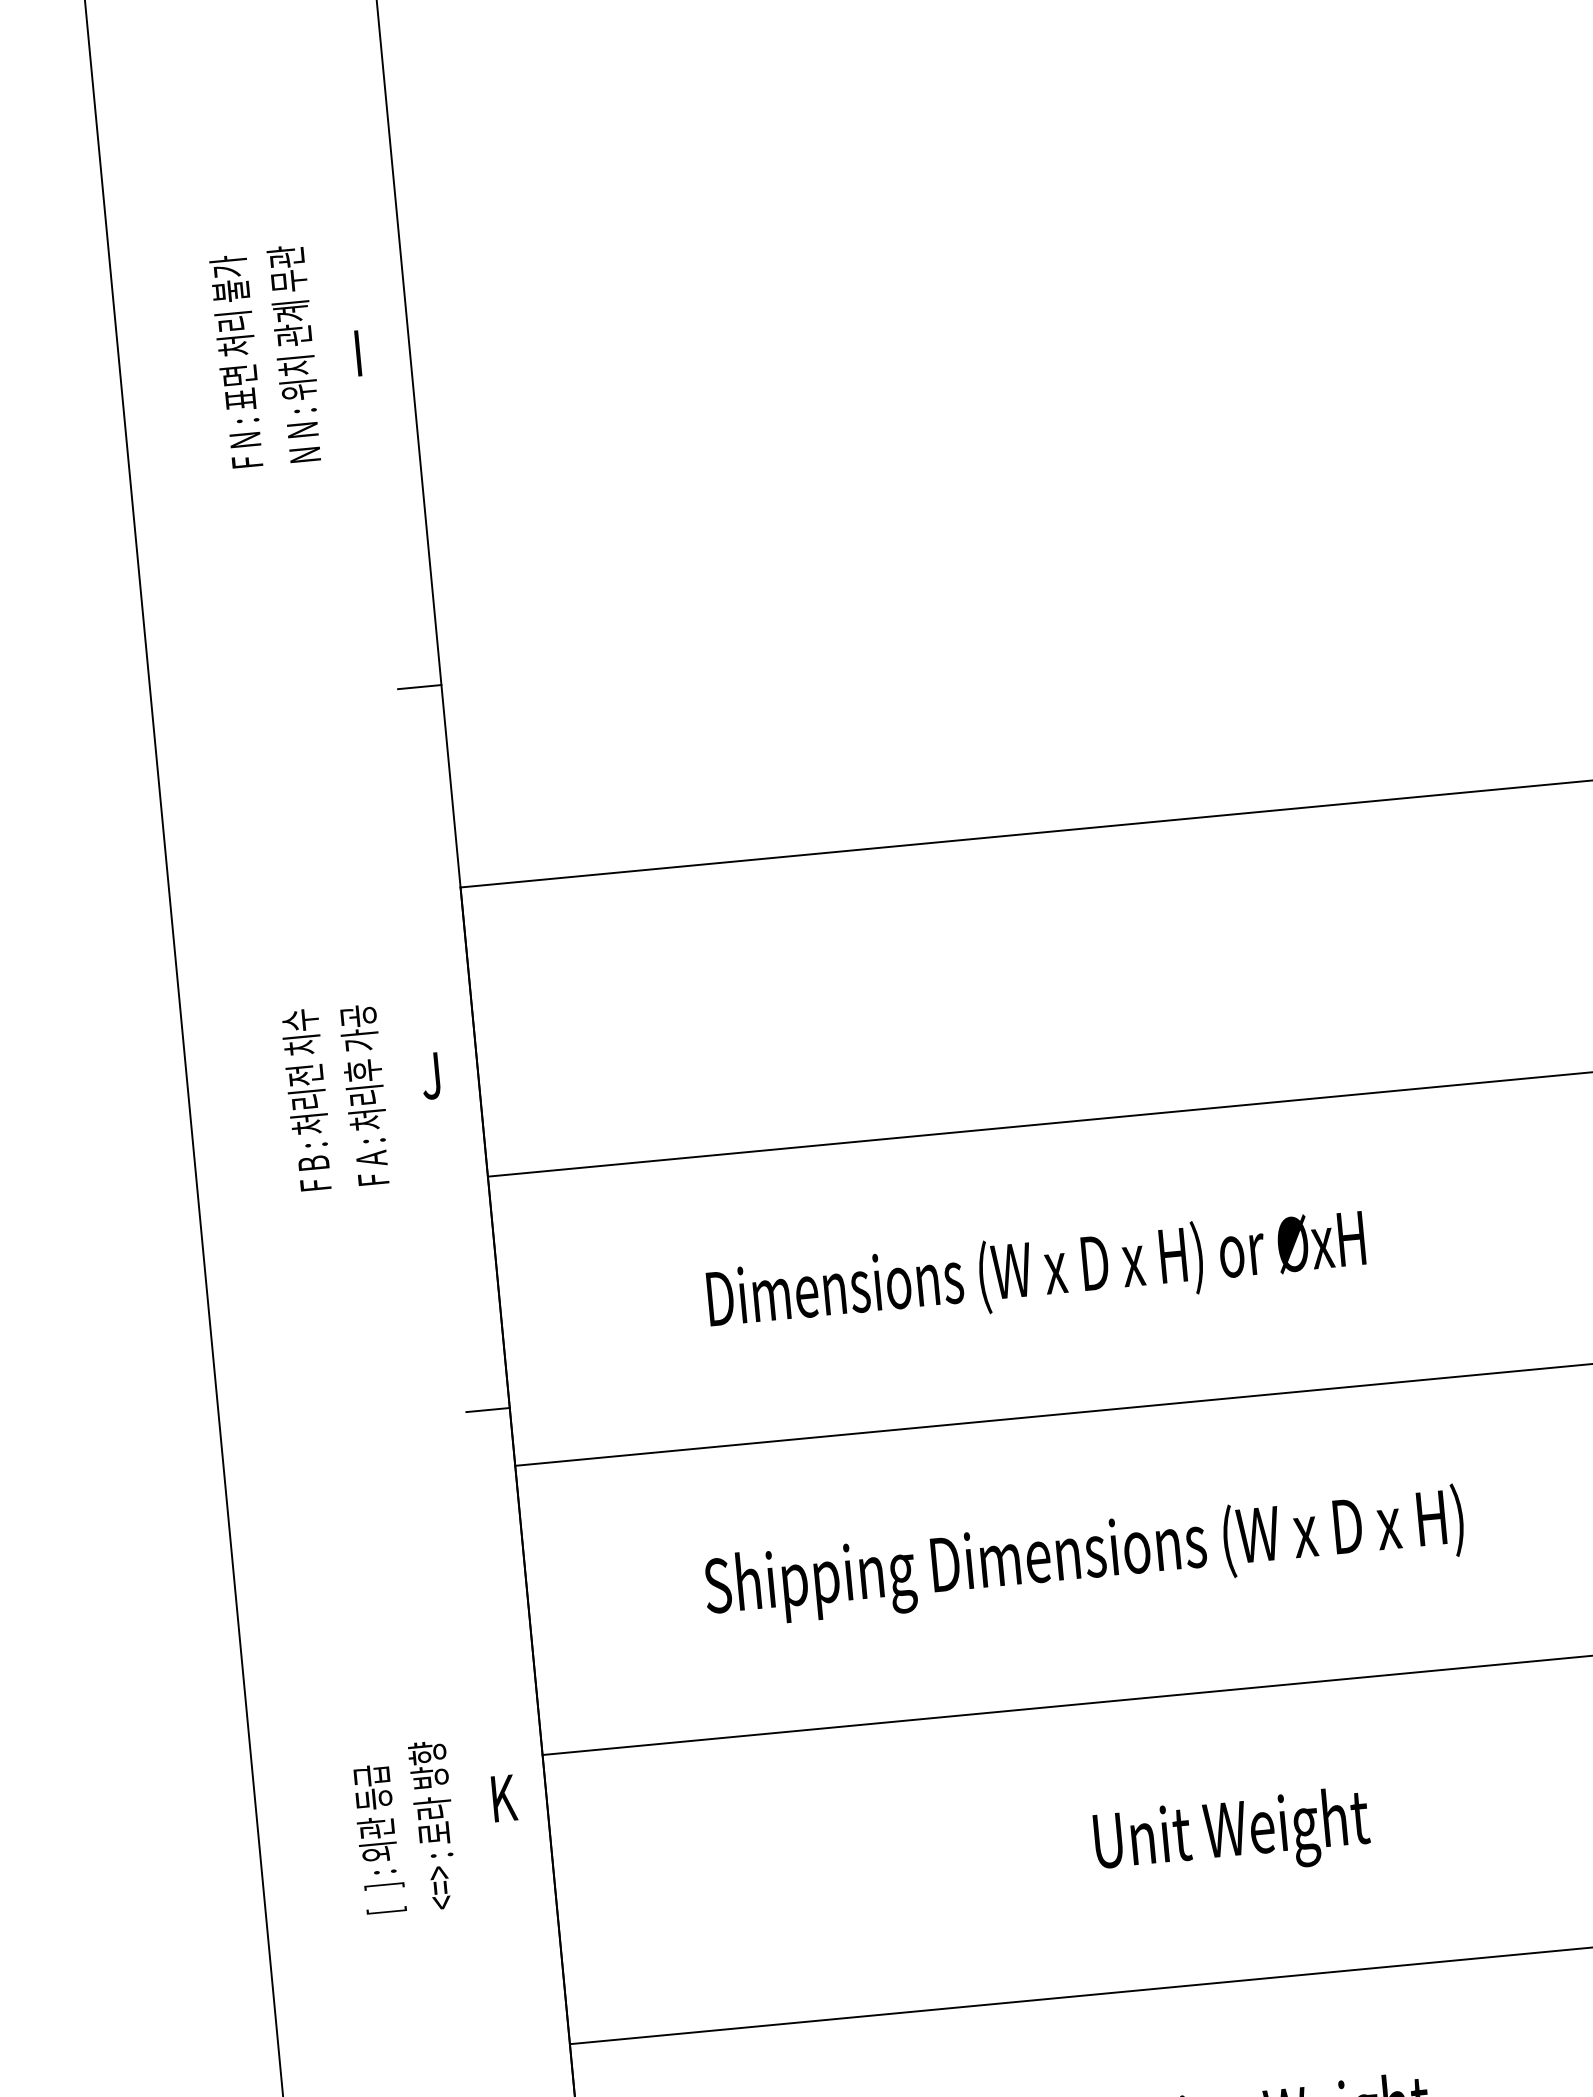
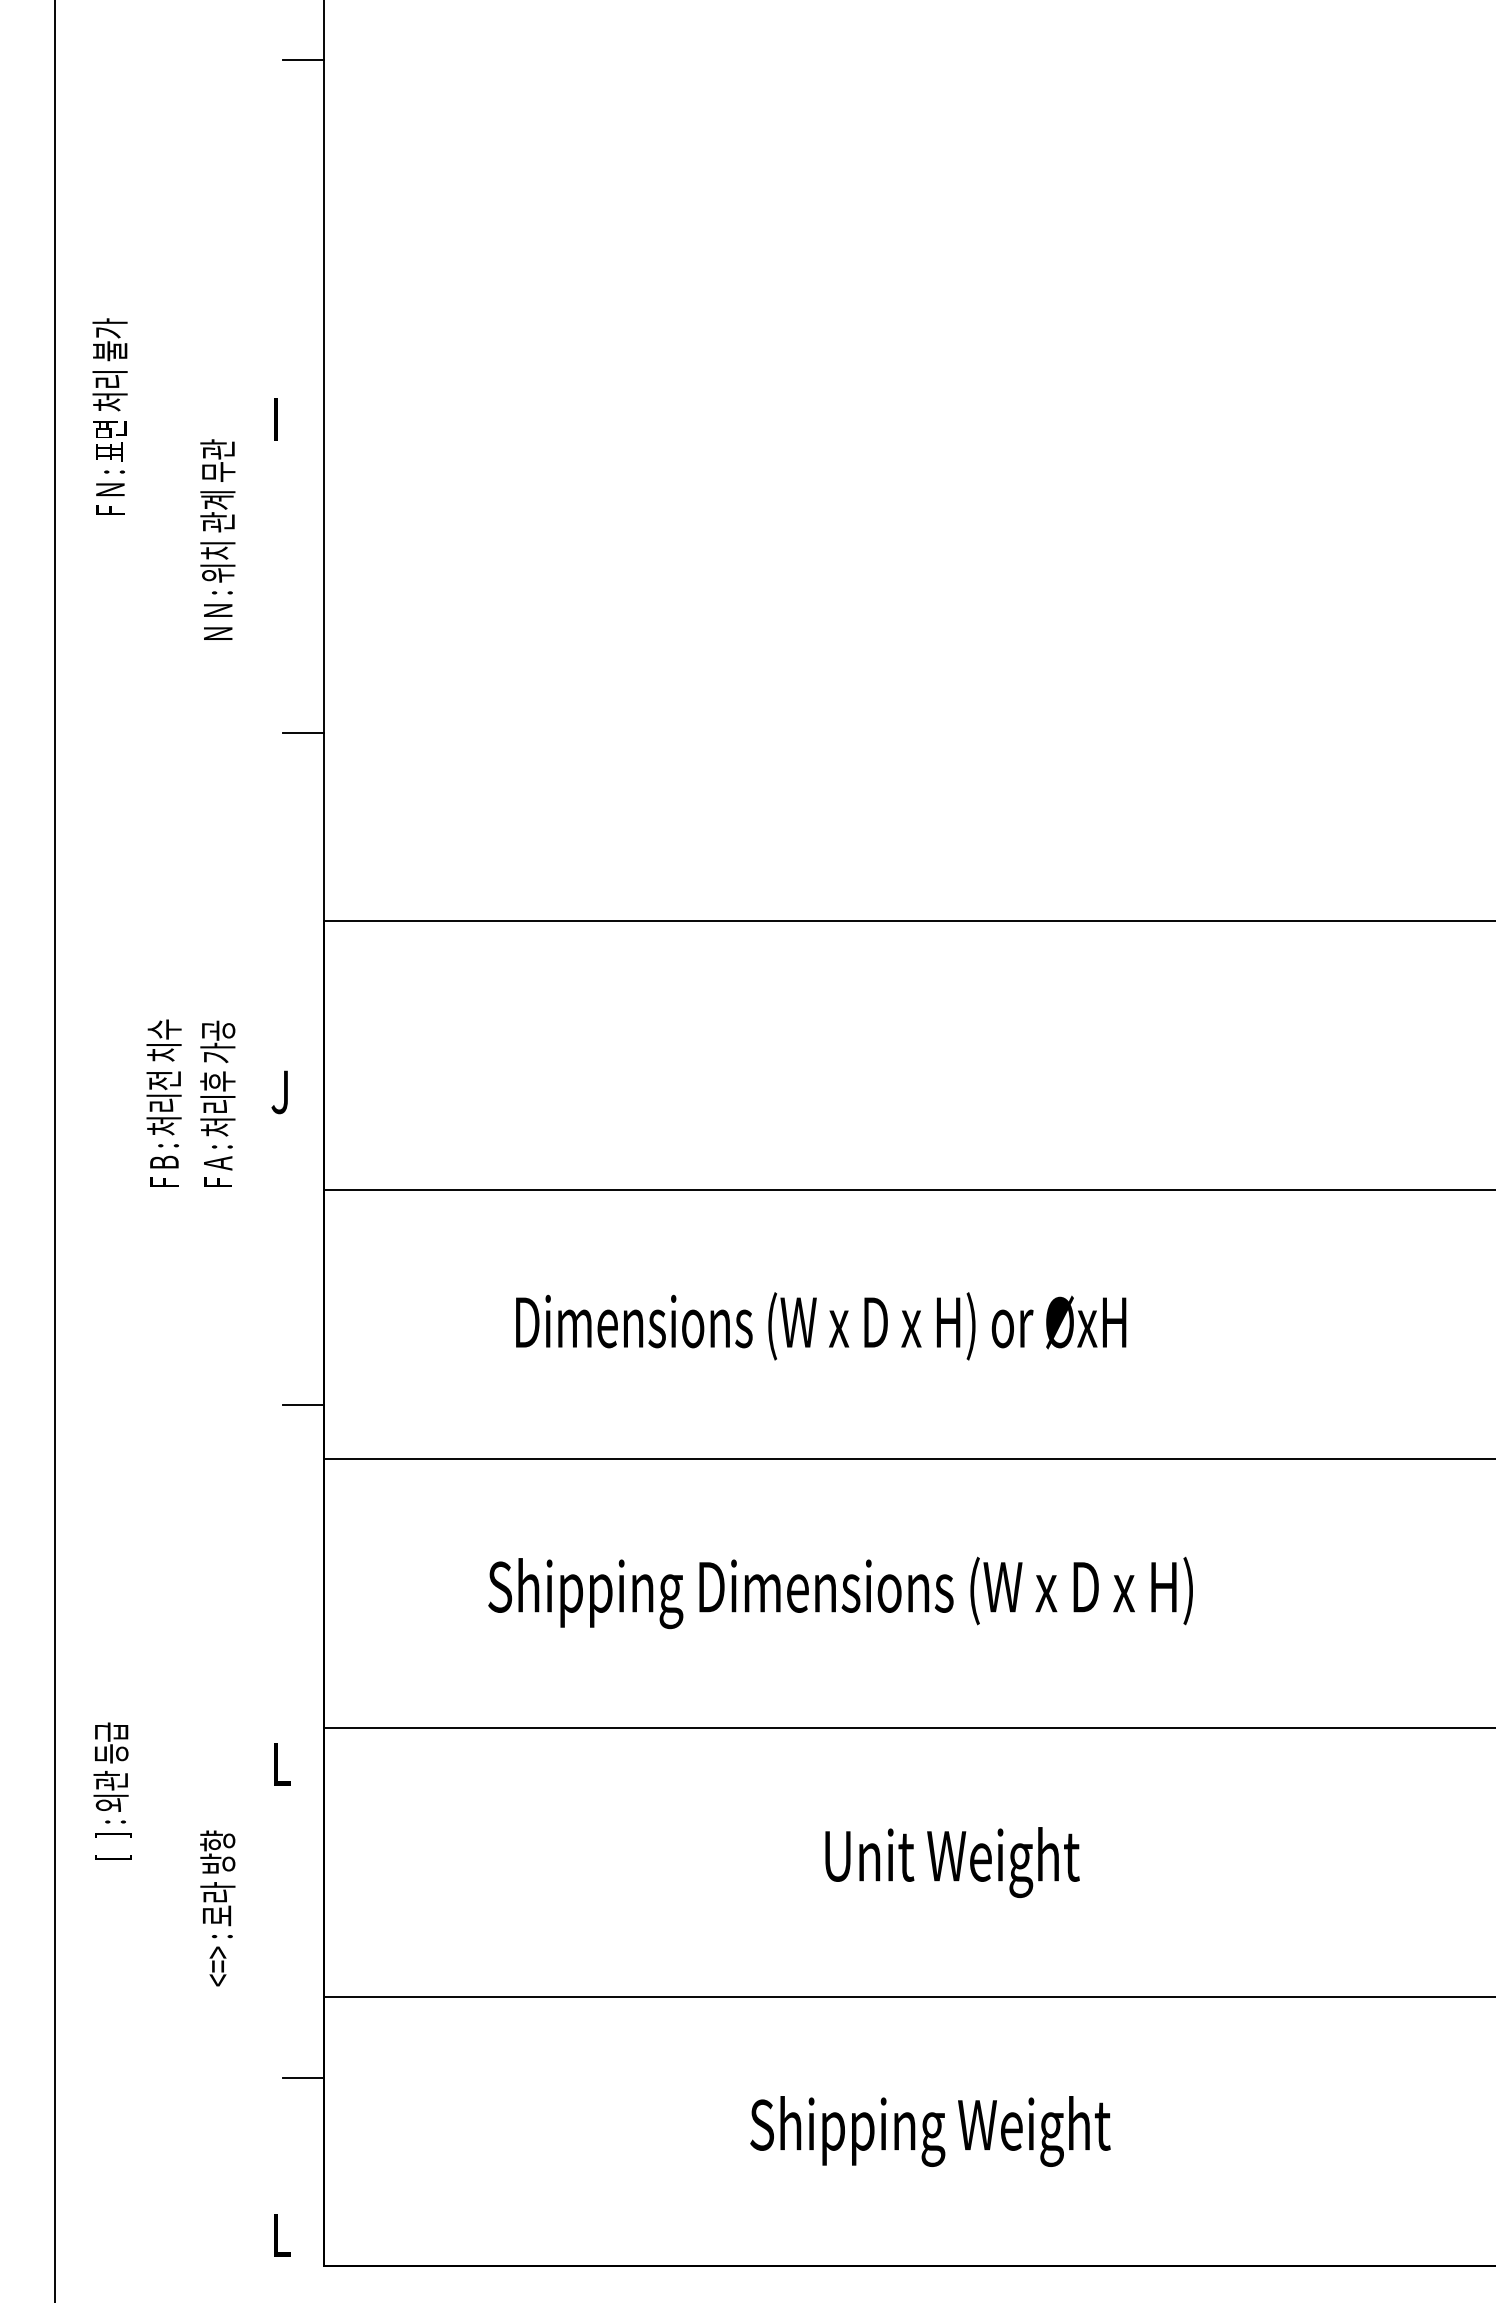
text: (294, 353) -> (217, 539), moved
text: (237, 361) -> (109, 416), moved
text: (504, 1798) -> (284, 1764), K -> L
text: (434, 1825) -> (217, 1908), moved
text: (378, 1838) -> (112, 1790), moved

